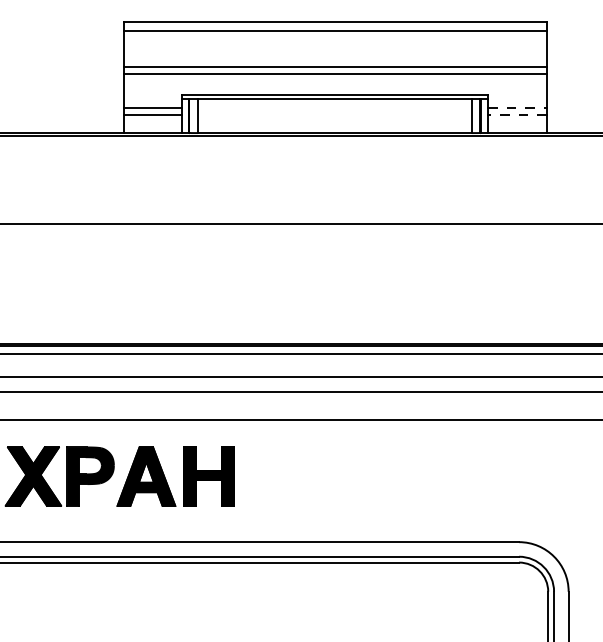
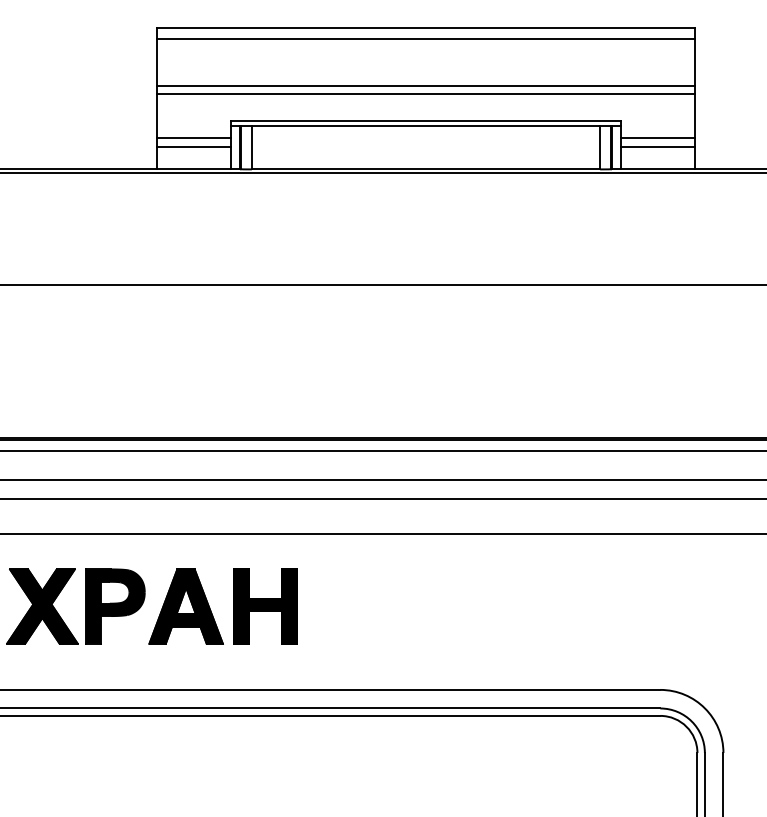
line: (517, 108) -> (658, 138), dashed -> solid
line: (517, 115) -> (658, 147), dashed -> solid

